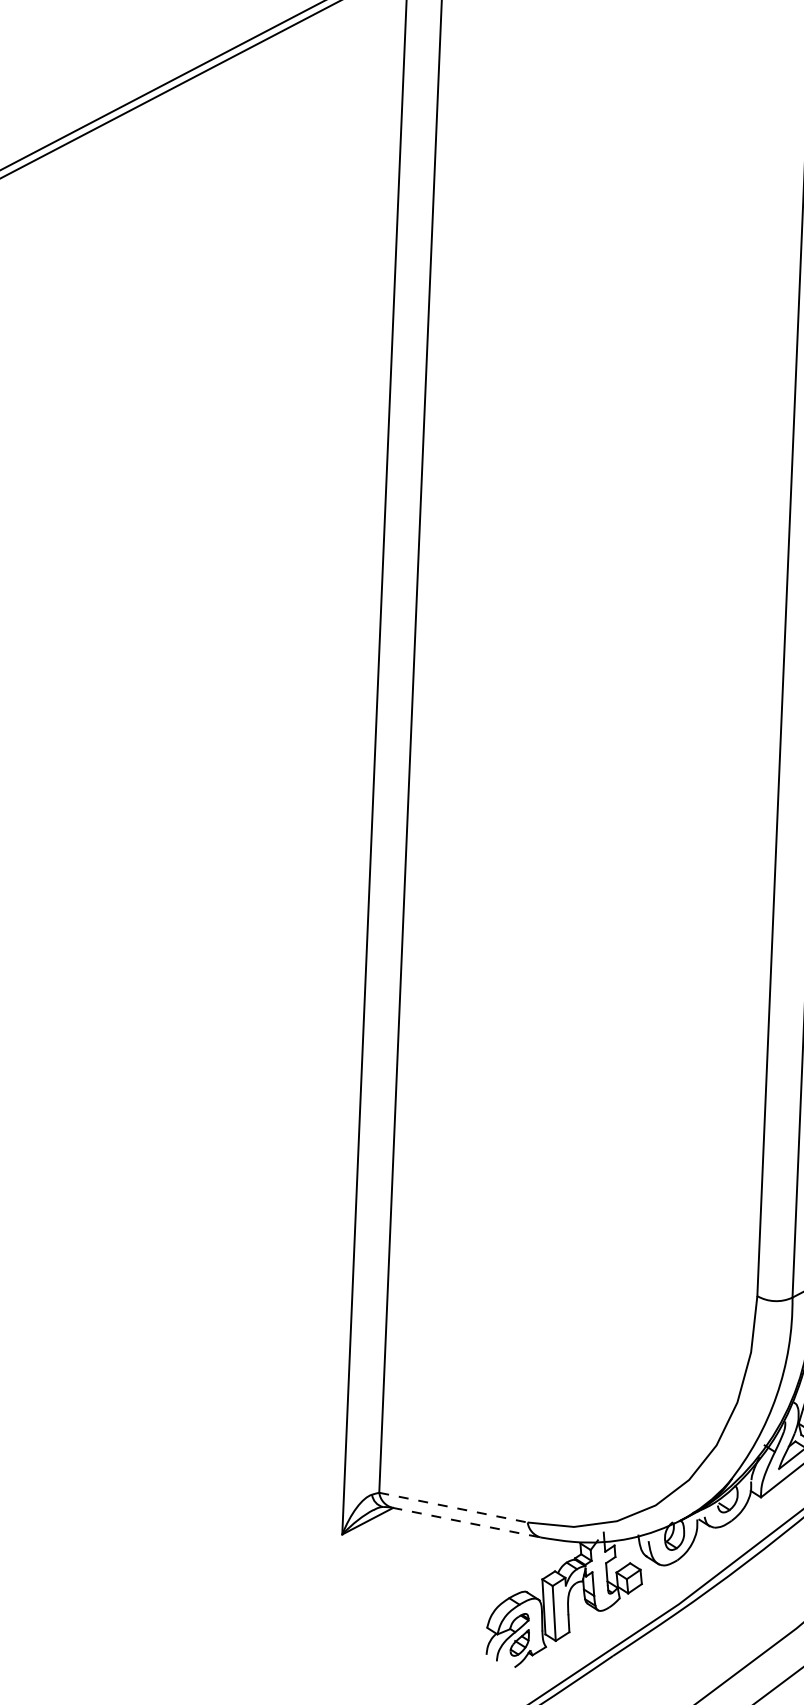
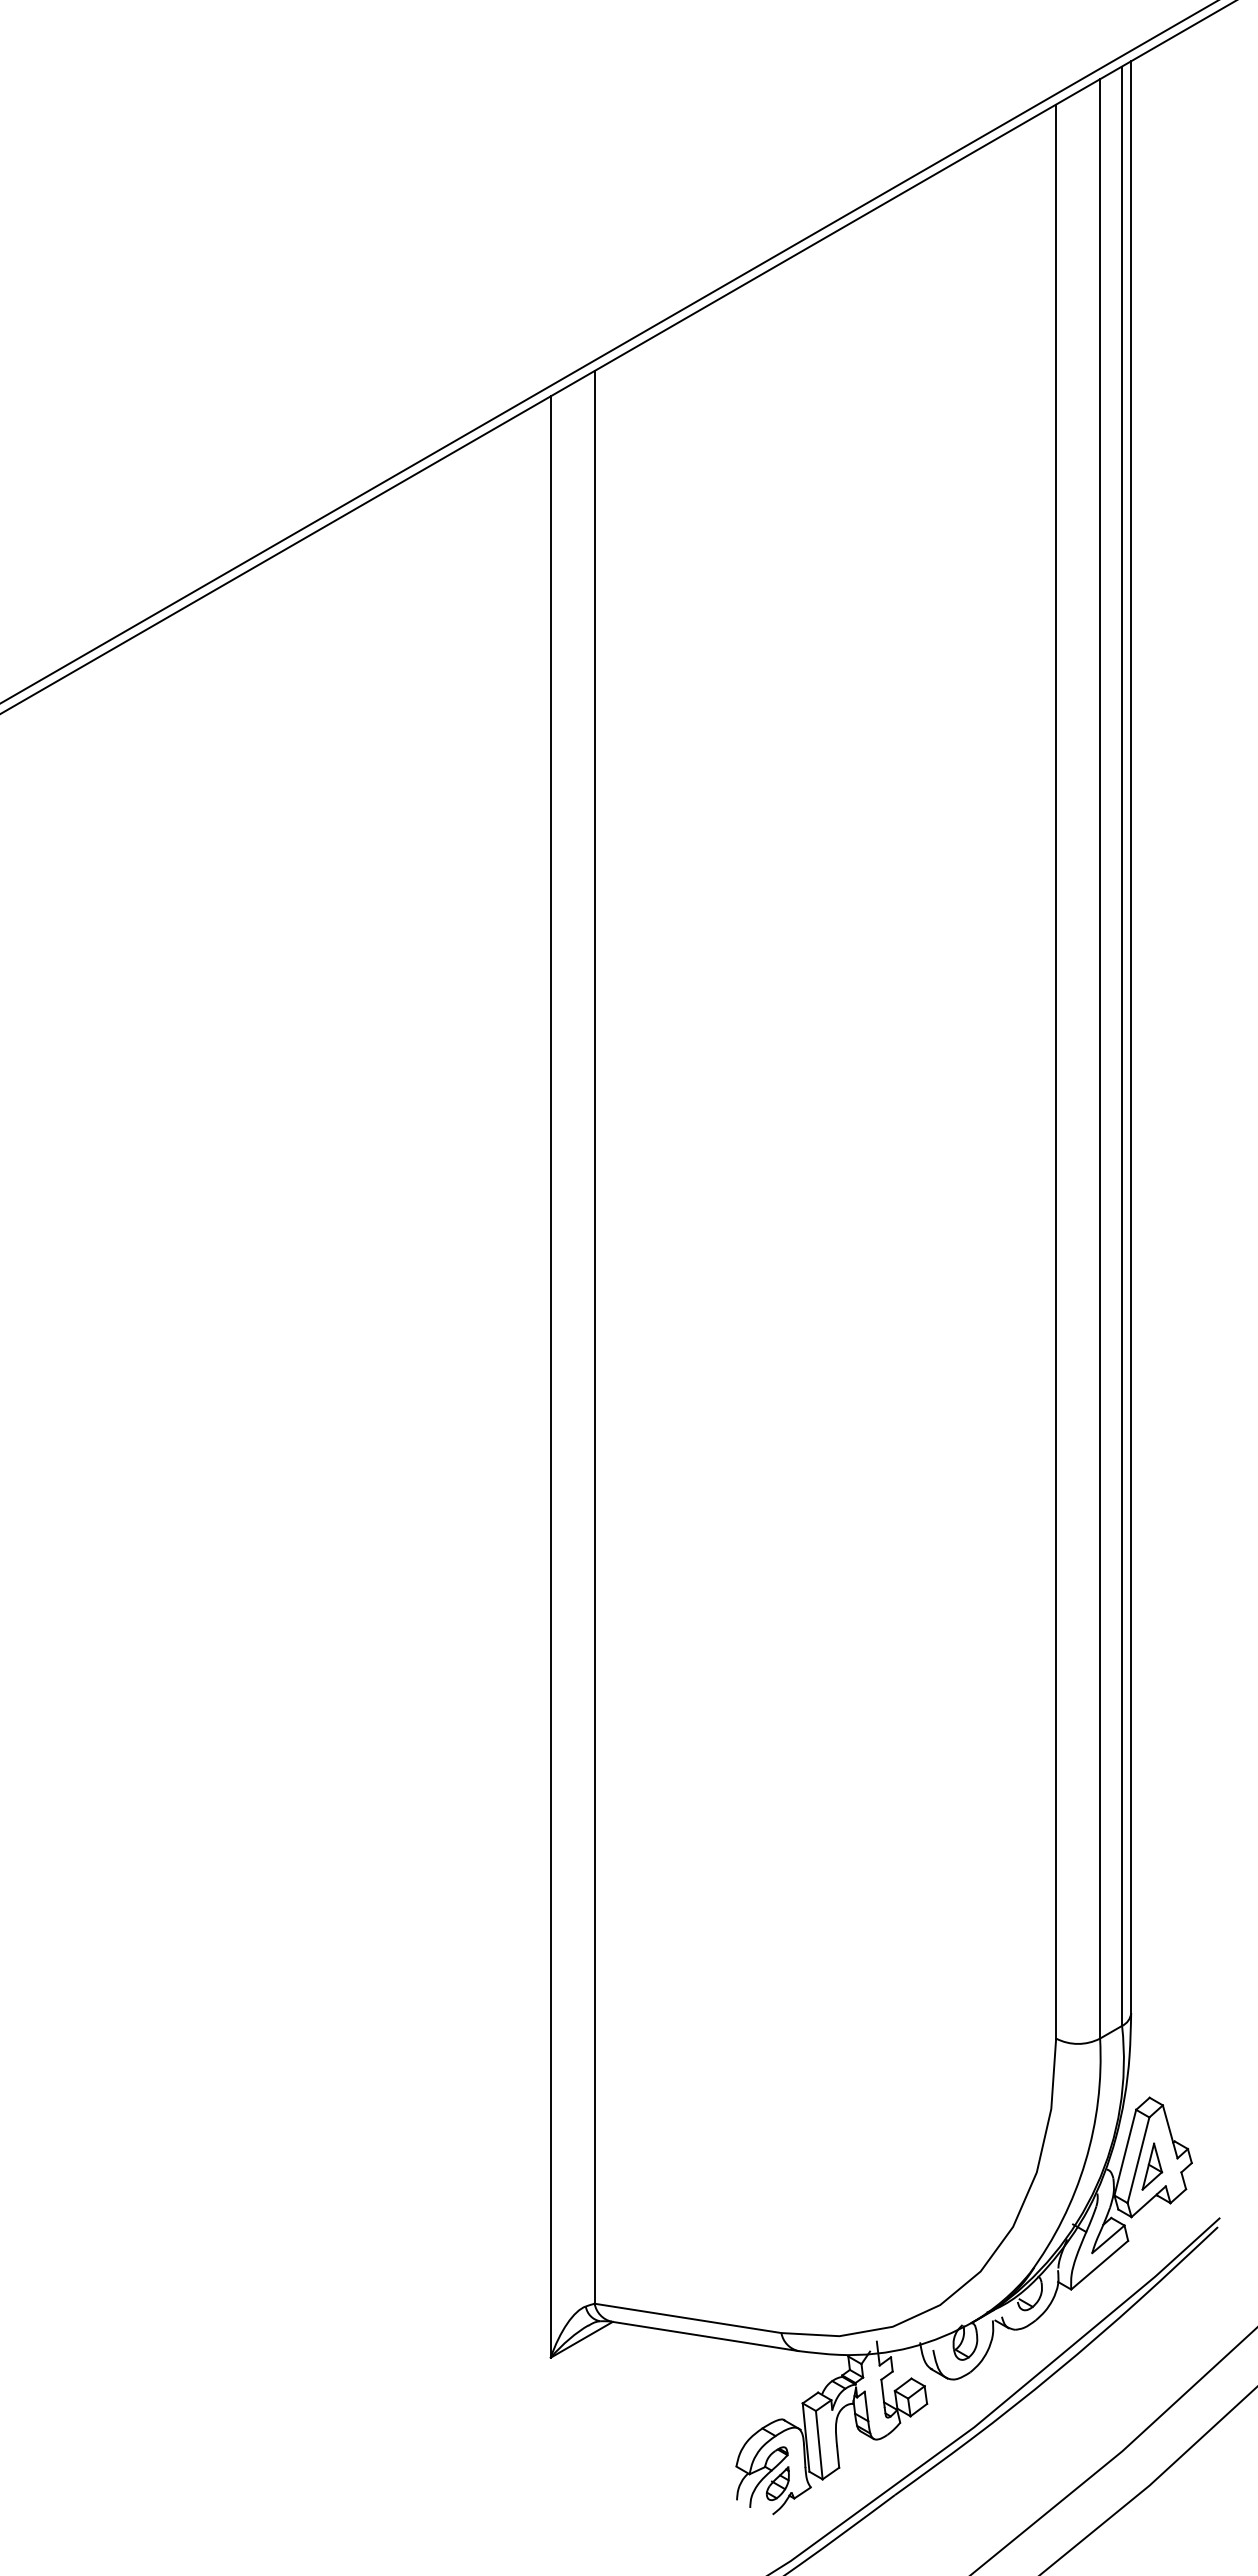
line: (453, 1507) -> (688, 2318), dashed -> solid
line: (466, 1522) -> (705, 2336), dashed -> solid

